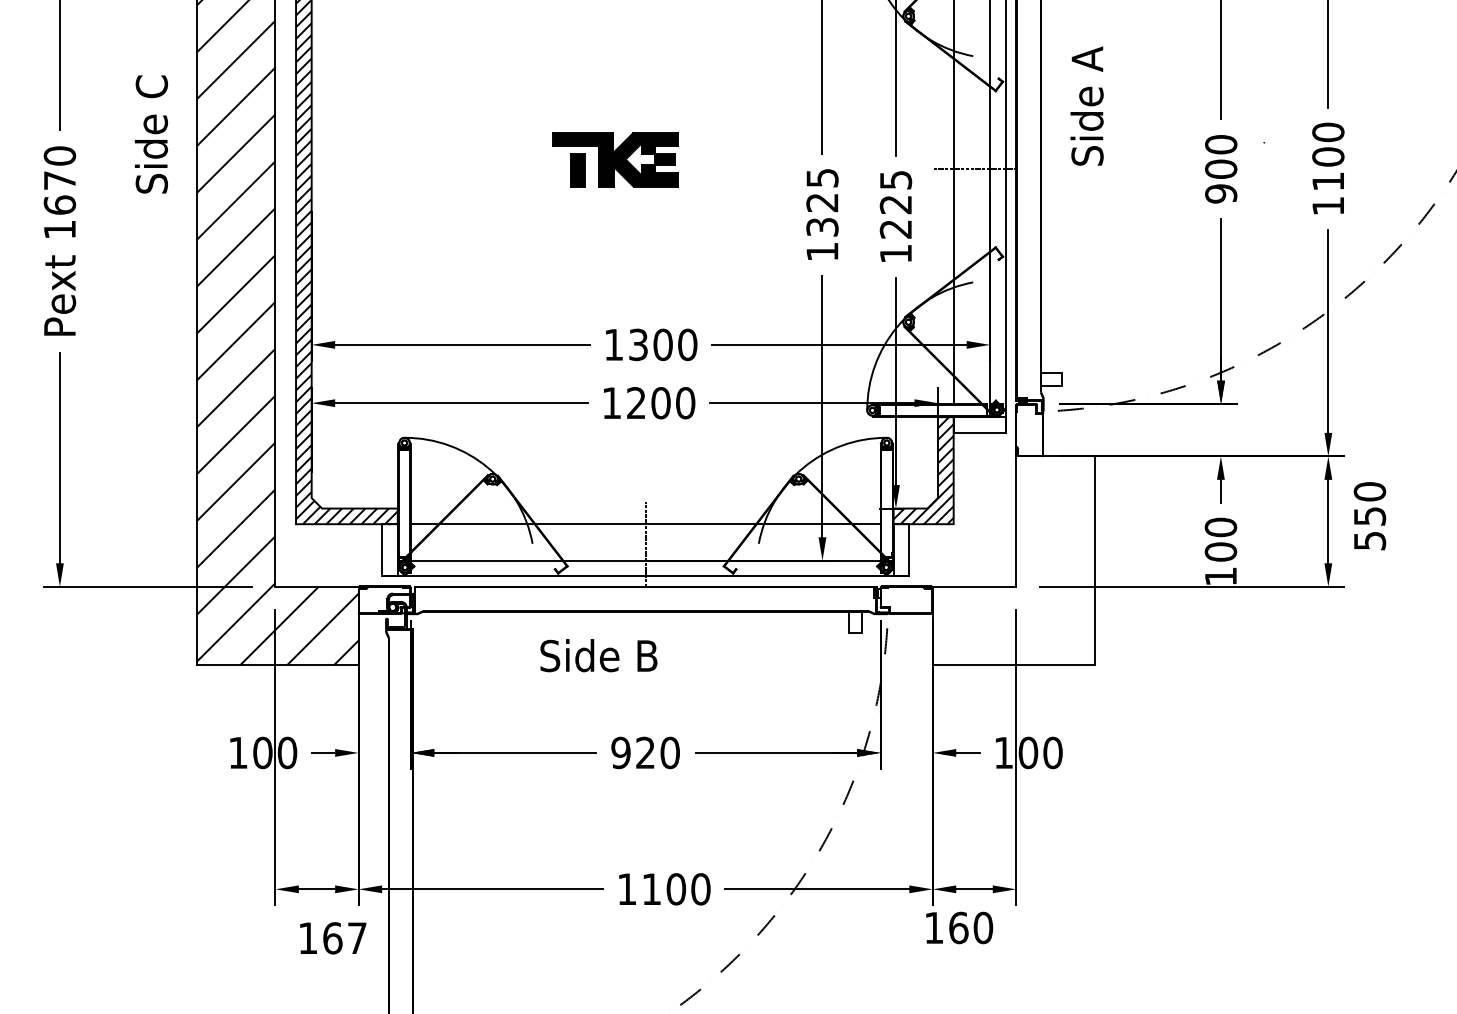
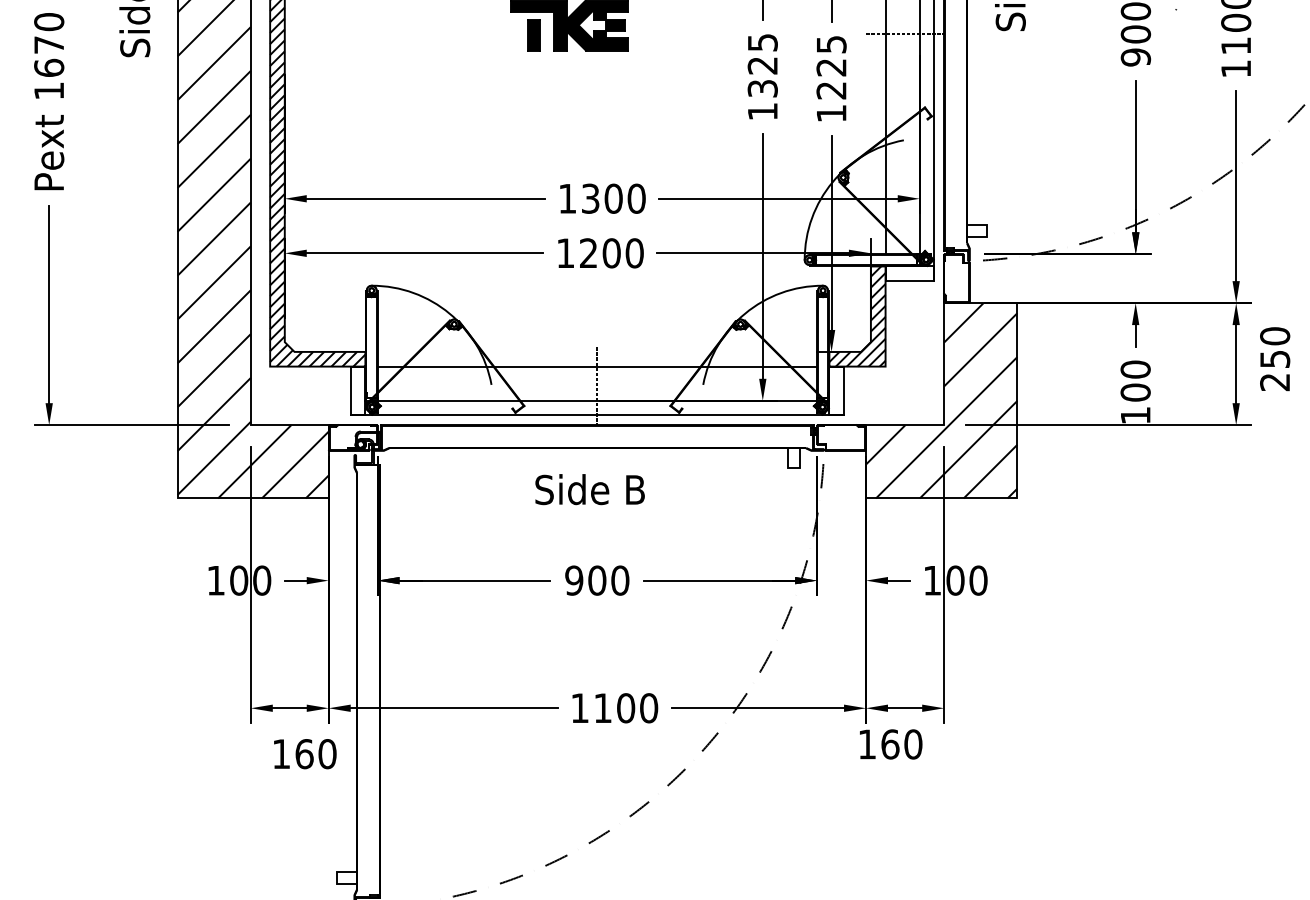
text: (1369, 541) -> (1274, 382), 550 -> 250
hatch: (1013, 560) -> (941, 400), added
text: (598, 655) -> (589, 489), moved
text: (645, 752) -> (597, 580), 920 -> 900
text: (357, 938) -> (327, 754), 167 -> 160

